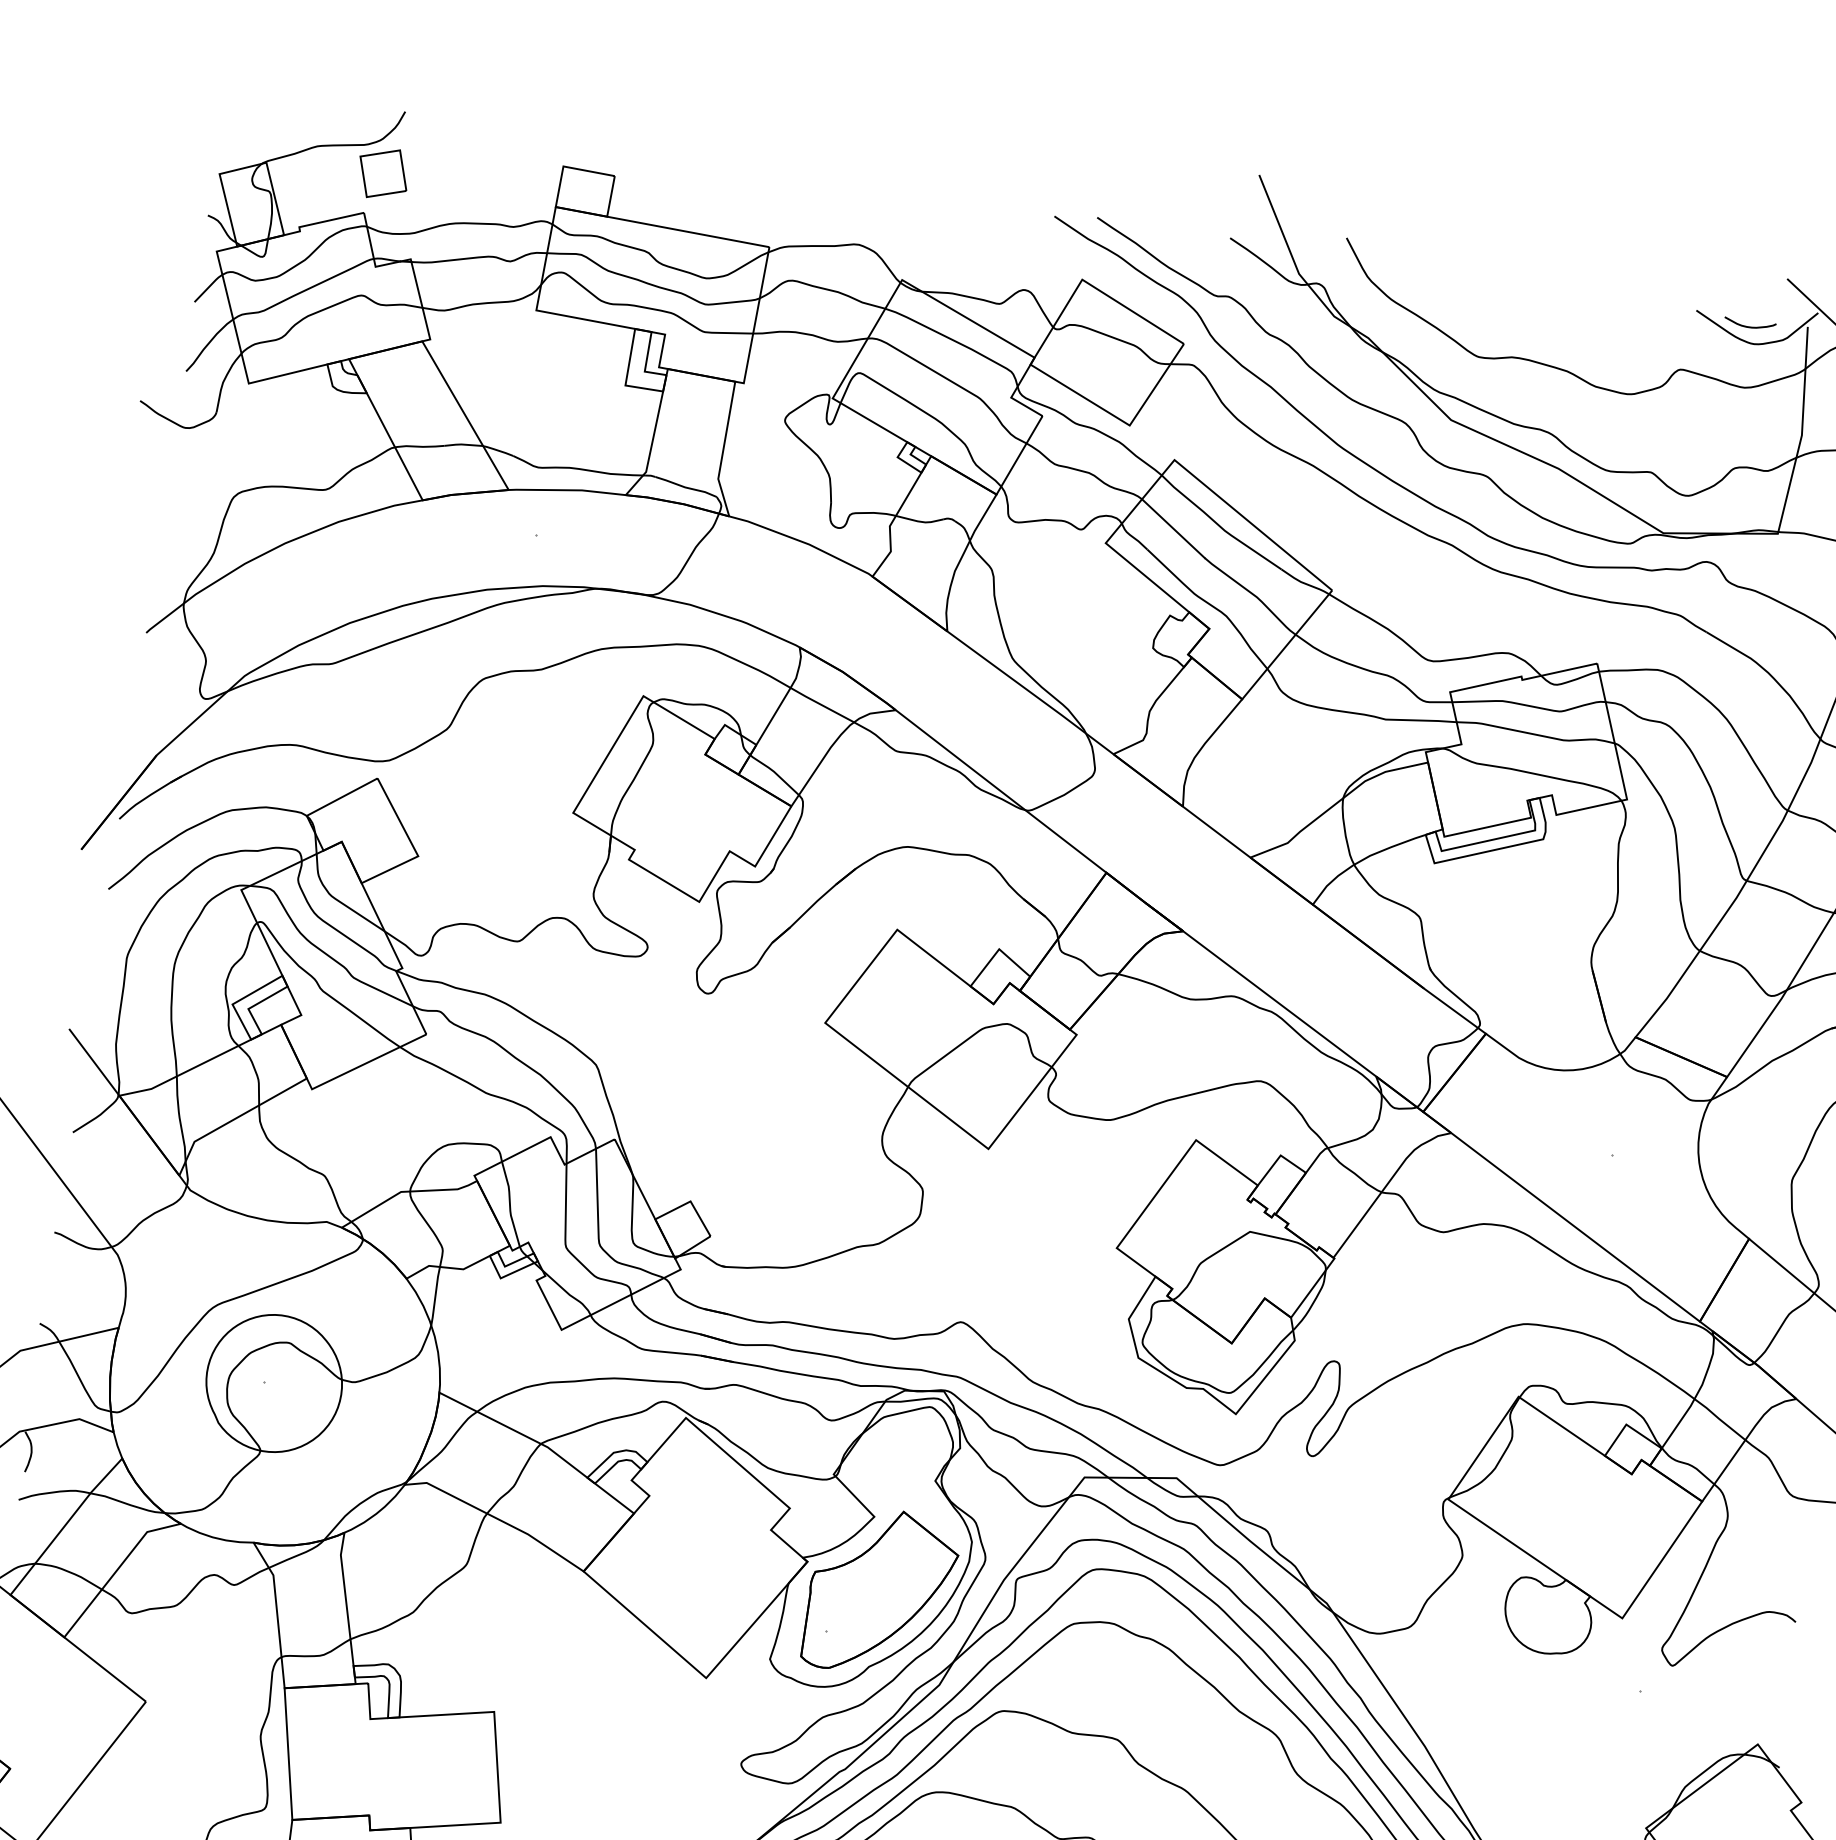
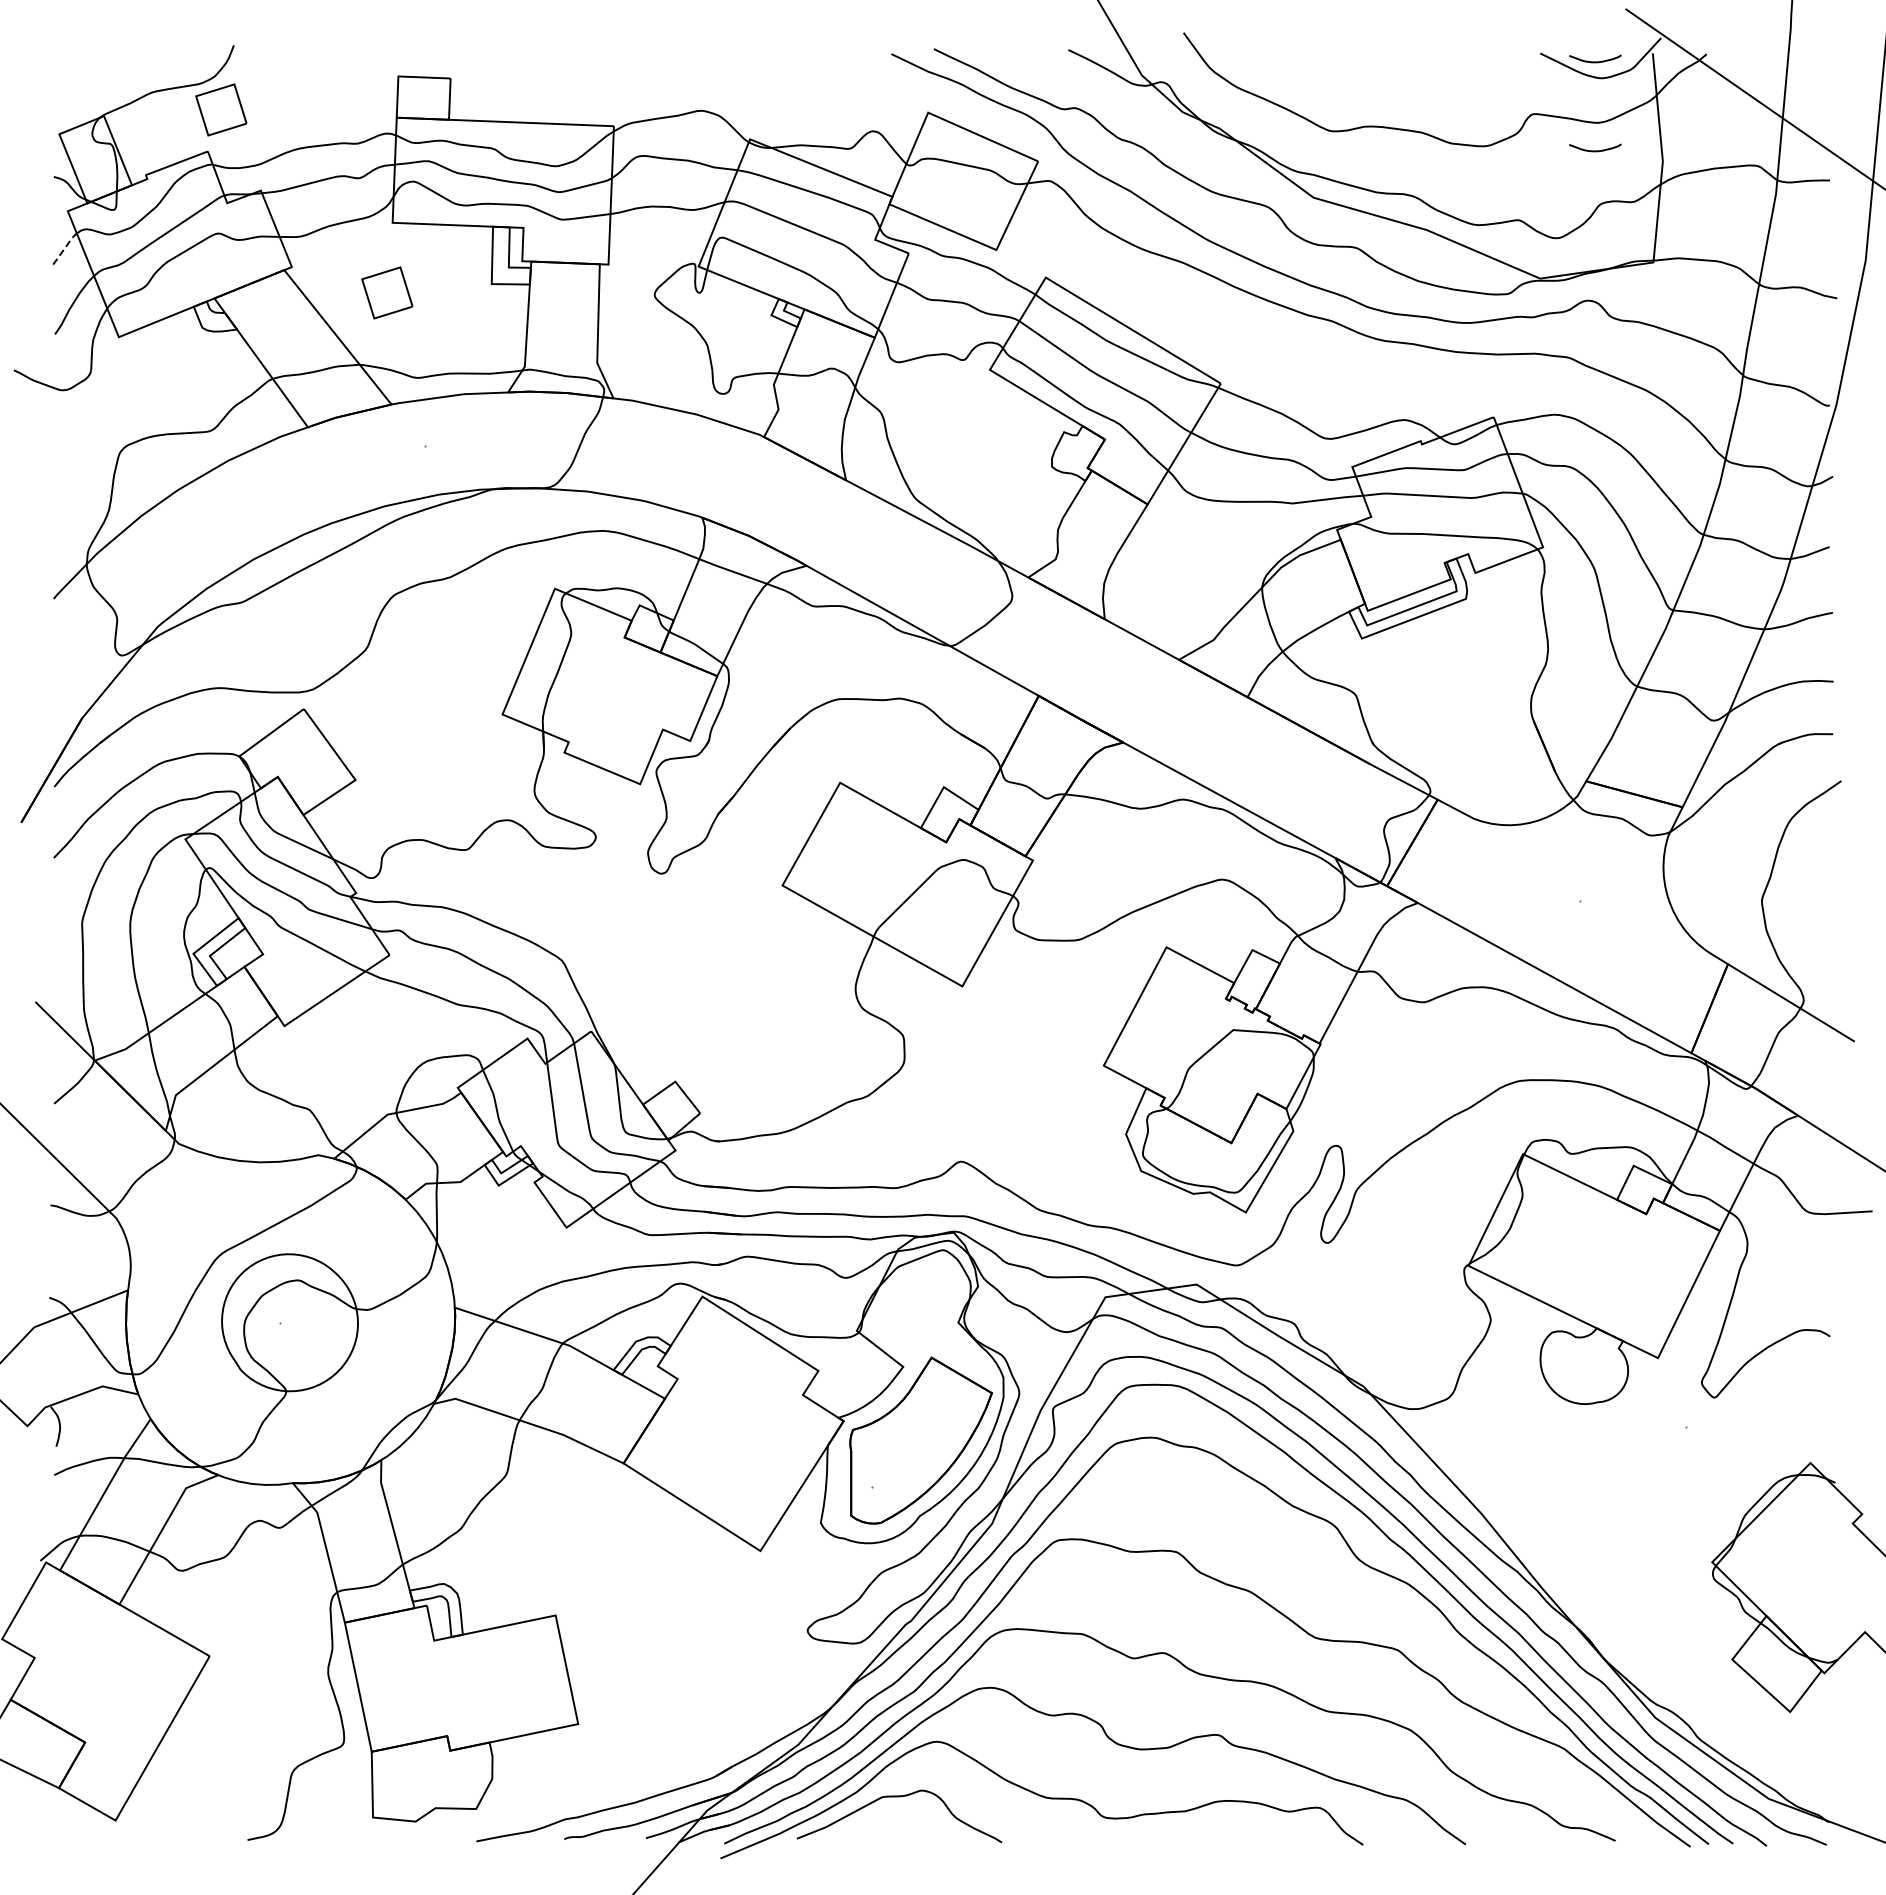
line: (209, 287) -> (65, 247), solid -> dashed
part: (521, 378) -> (387, 292), added
curve: (1736, 414) -> (1595, 150), added

